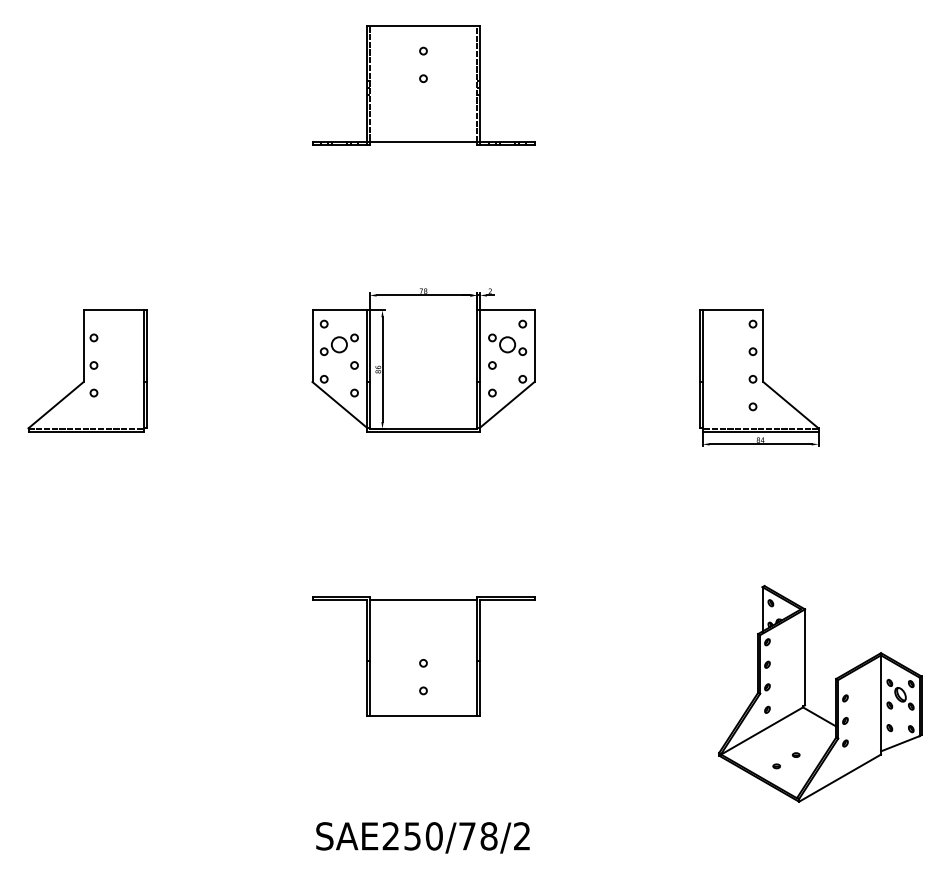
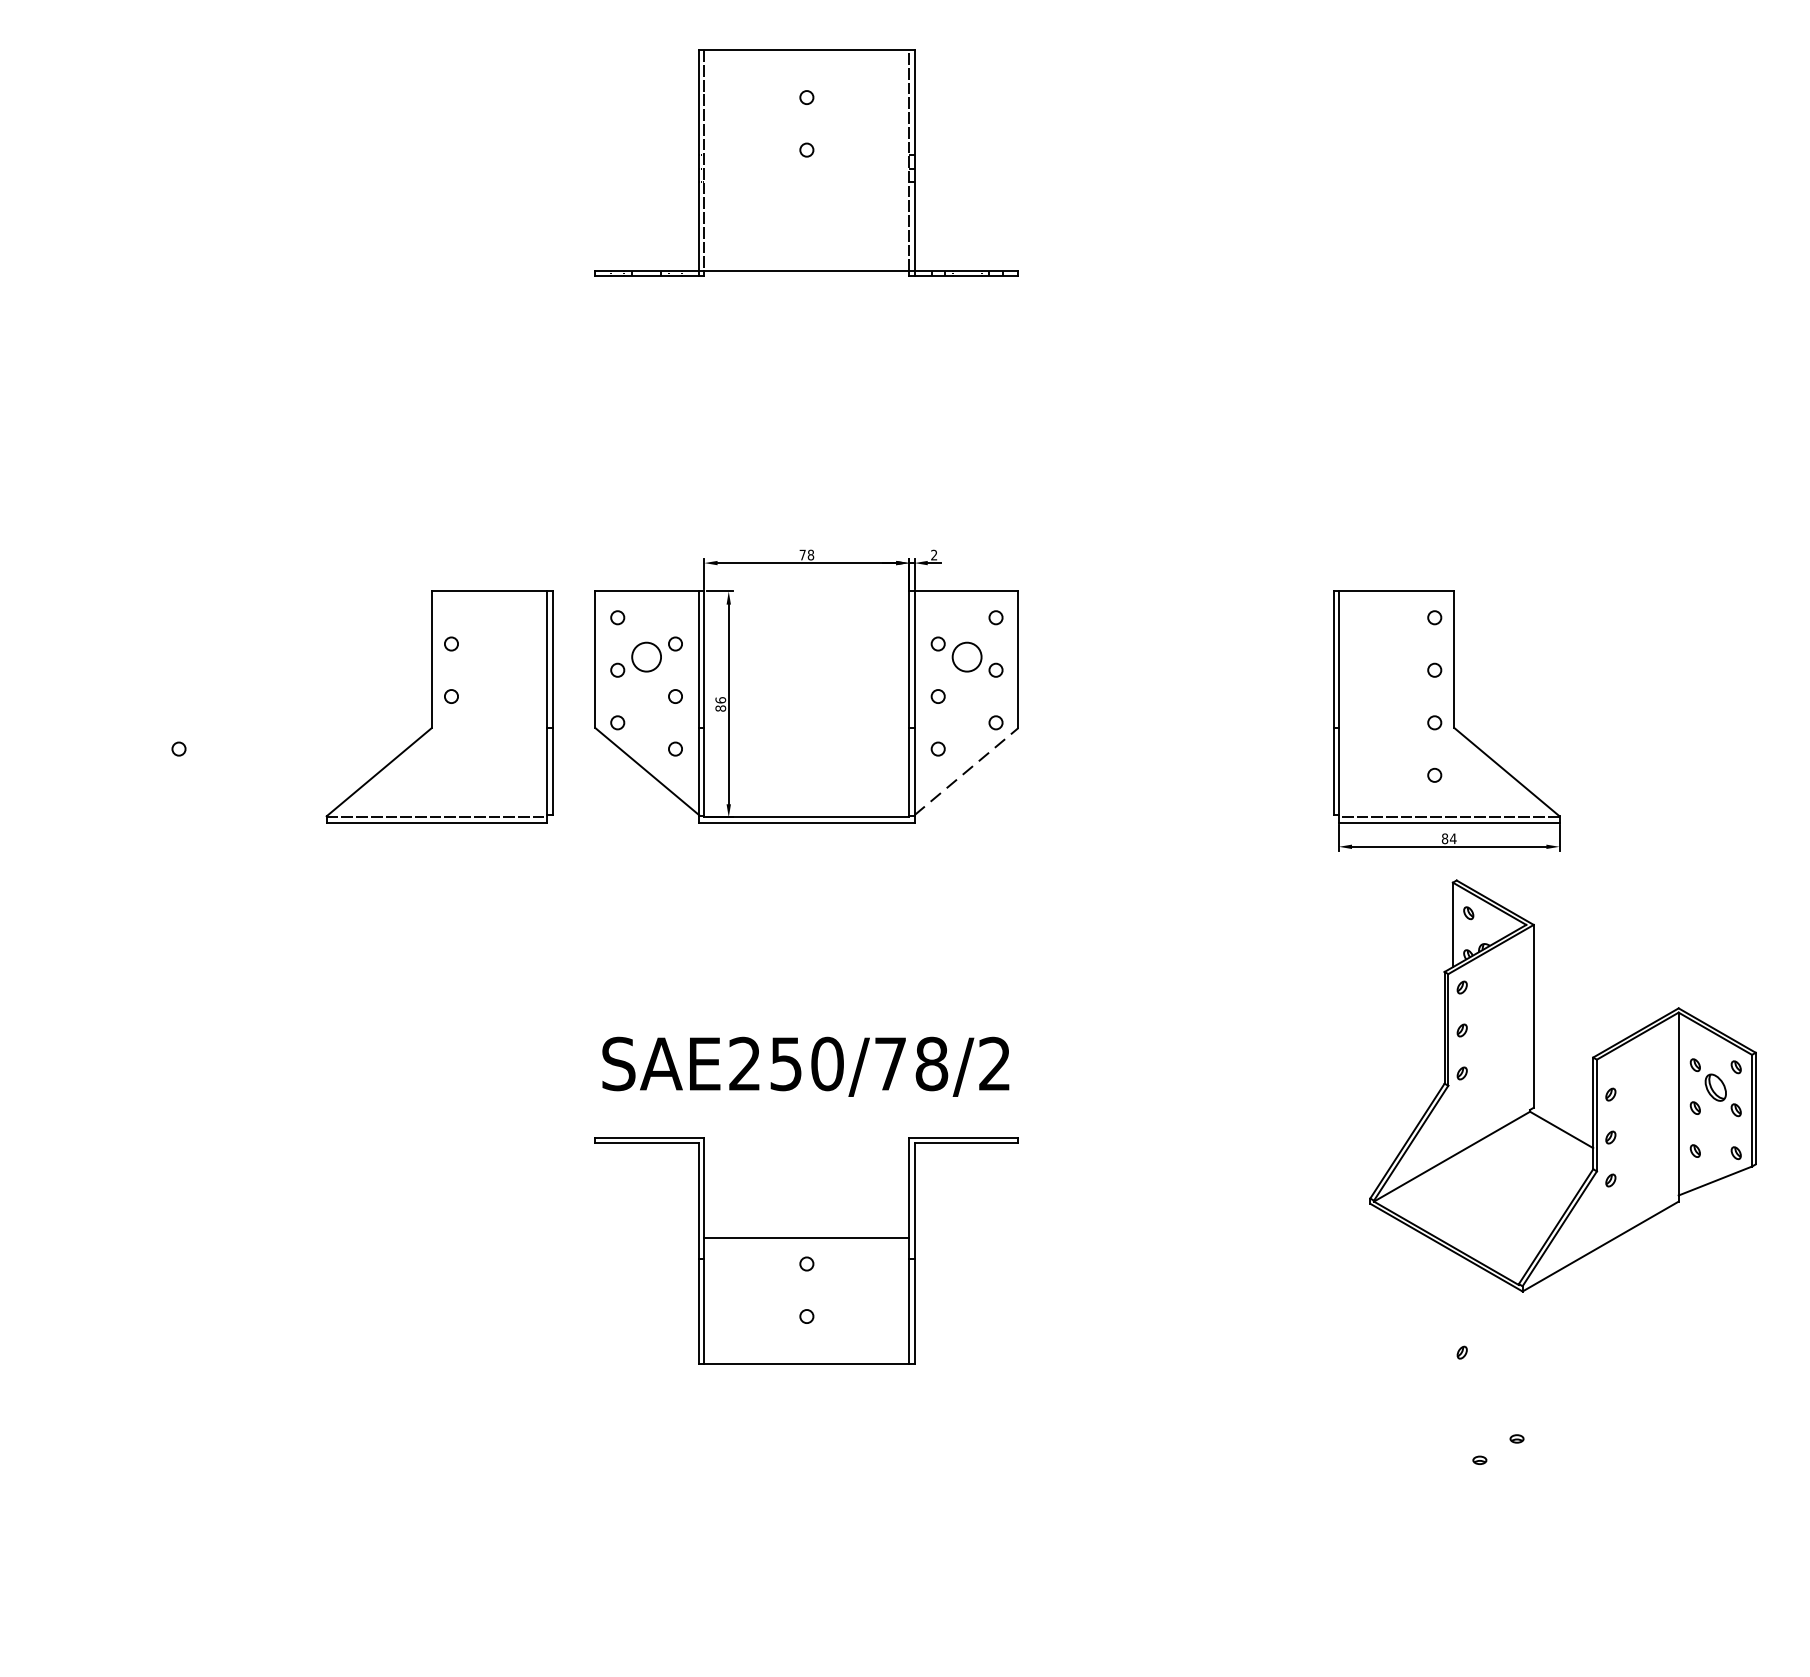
part: (87, 370) -> (439, 706), moved
line: (507, 404) -> (966, 770), solid -> dashed
line: (423, 599) -> (806, 1237), moved
part: (805, 693) -> (1534, 1085), moved
text: (422, 837) -> (804, 1066), moved

